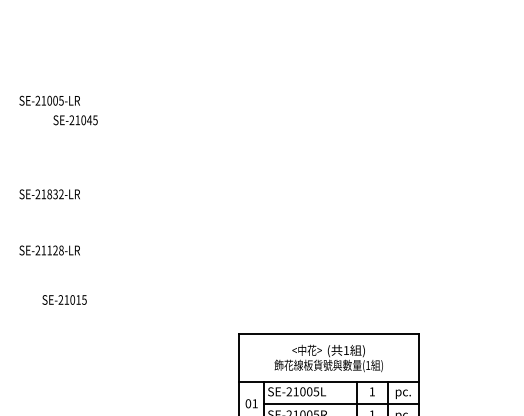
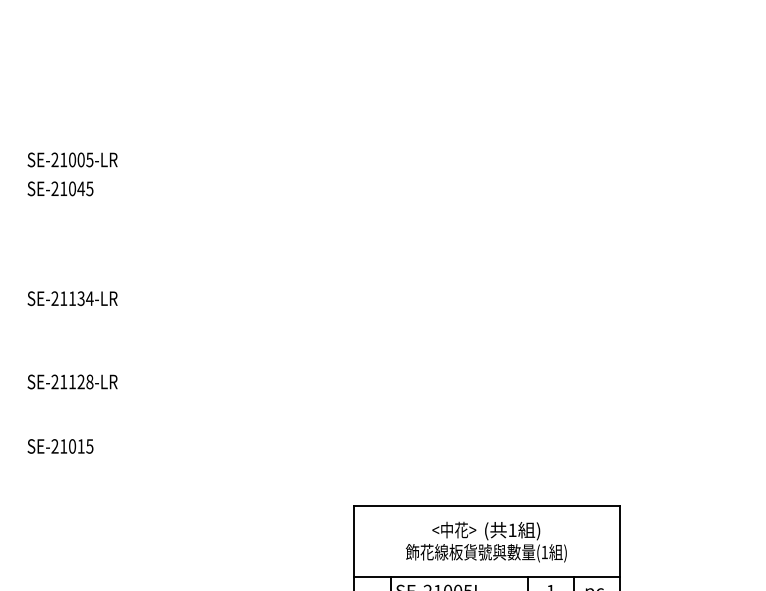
text: (75, 120) -> (60, 189), moved
text: (55, 194) -> (81, 298), SE-21832-LR -> SE-21134-LR
text: (64, 299) -> (60, 445), moved

